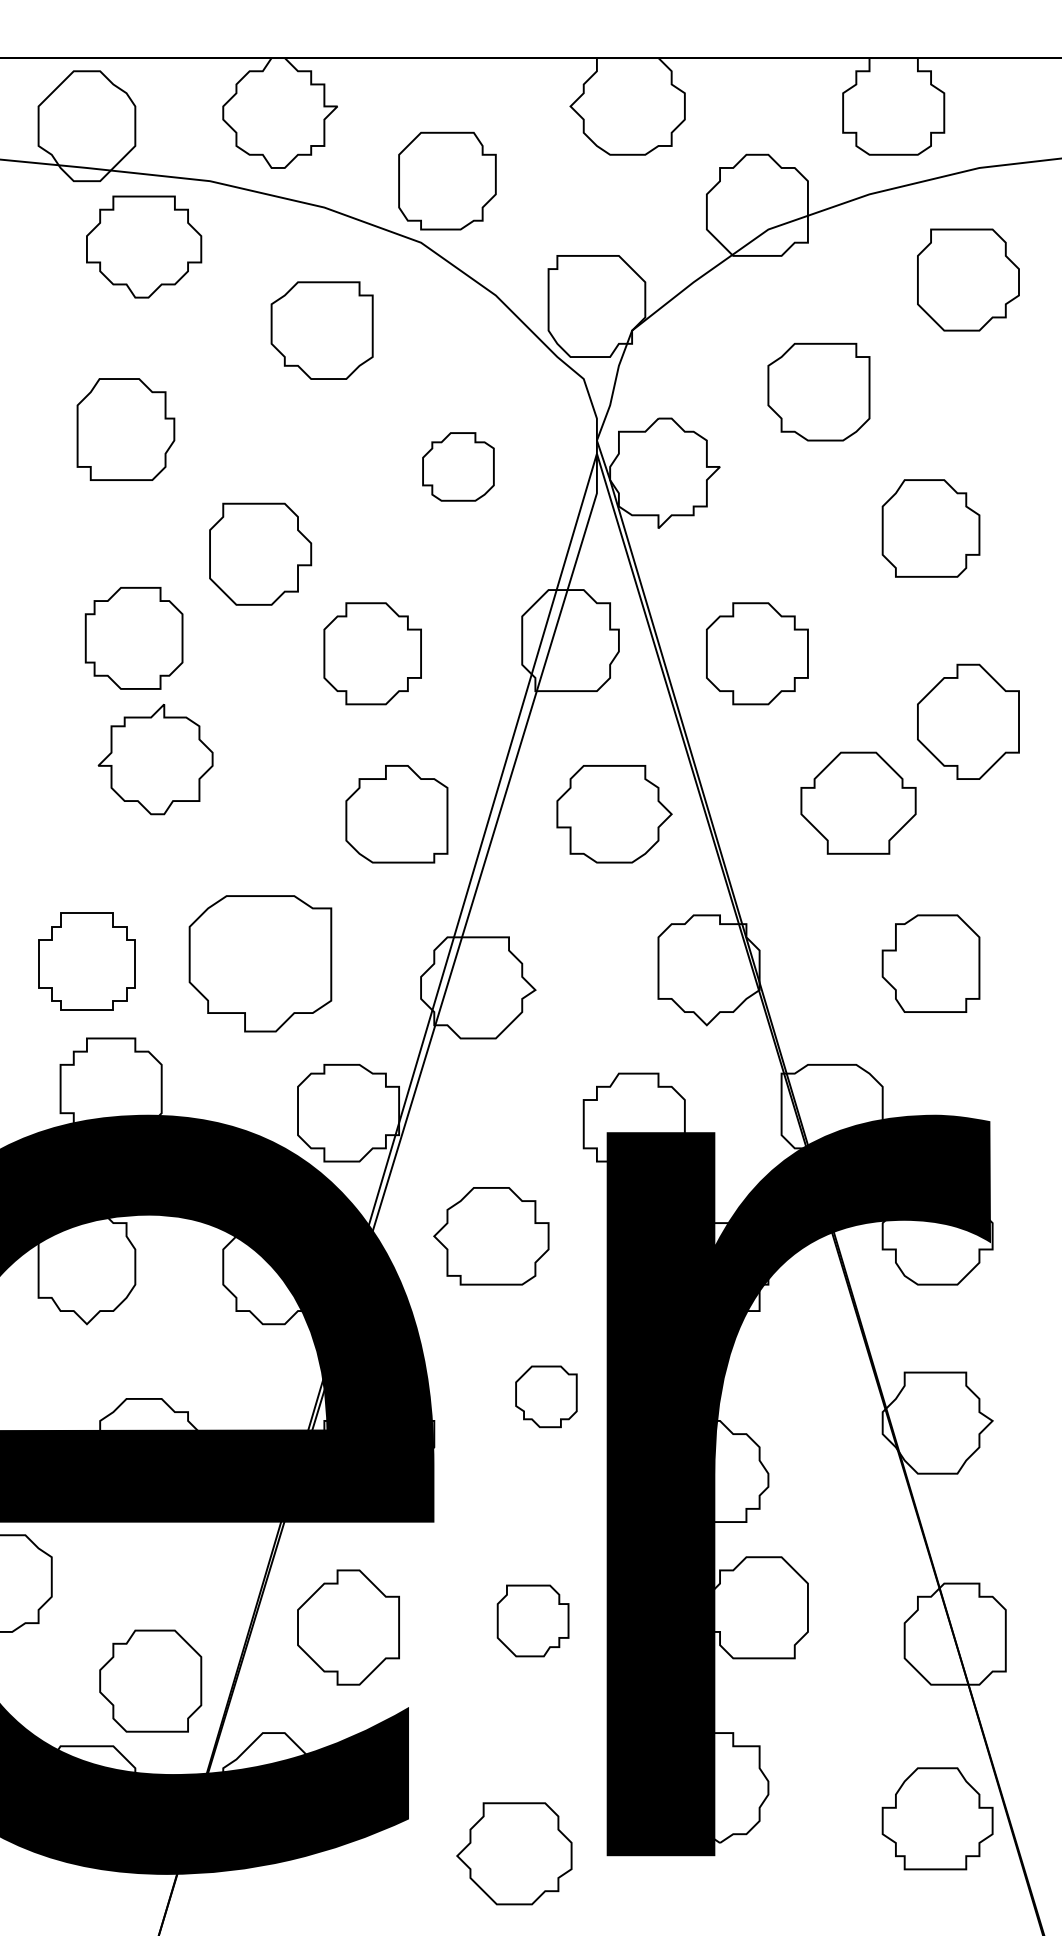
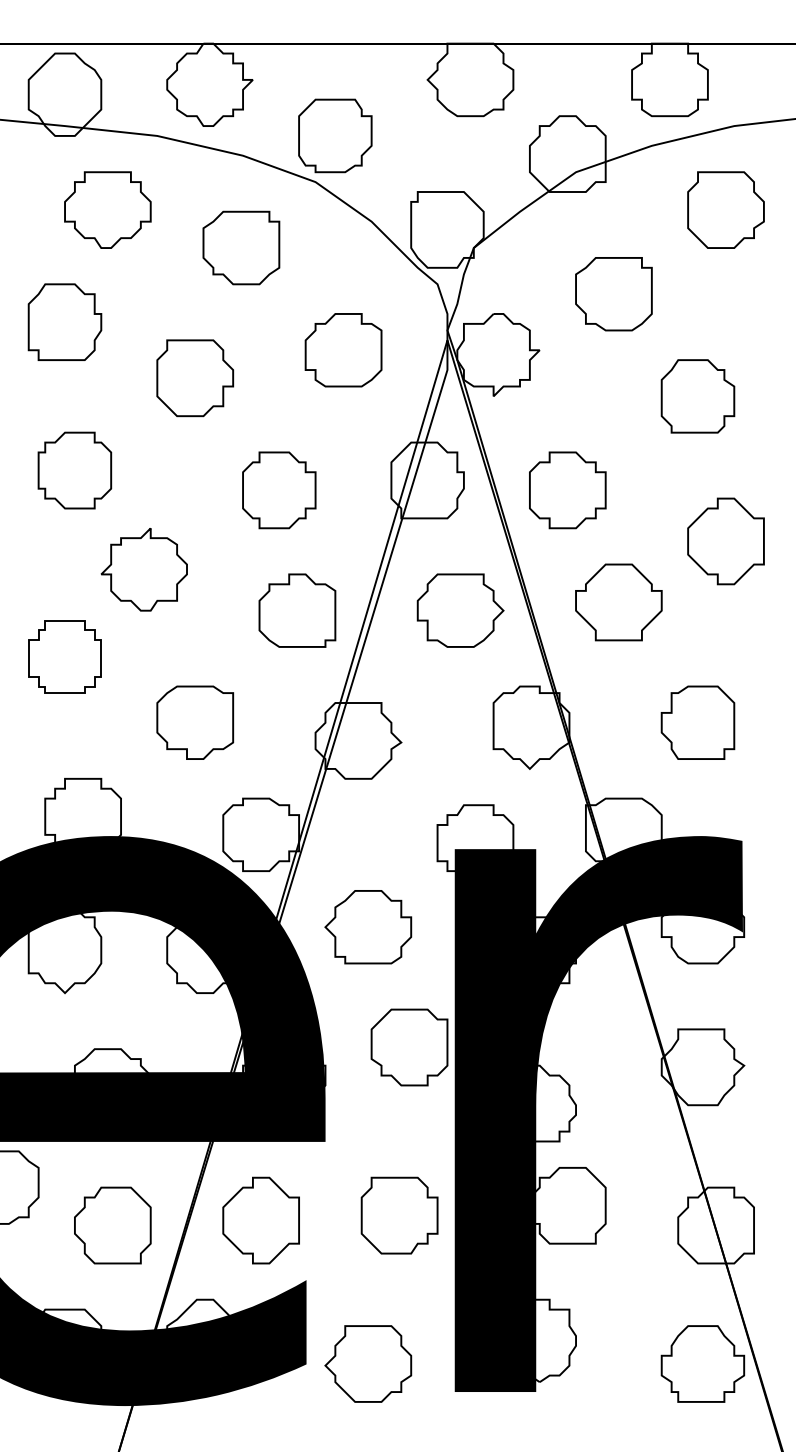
part: (144, 246) -> (108, 209), moved
part: (125, 429) -> (64, 322), moved
part: (458, 466) -> (343, 349), size x1.43
part: (260, 553) -> (195, 377), moved
part: (133, 638) -> (74, 470), moved
part: (155, 759) -> (144, 569), moved
part: (858, 802) -> (618, 601), moved
part: (86, 961) -> (64, 656), moved
part: (260, 963) -> (195, 722), size x0.71
part: (546, 1396) -> (409, 1047), size x1.67
part: (532, 1620) -> (399, 1215), size x1.43
part: (150, 1680) -> (112, 1225), moved
part: (514, 1853) -> (368, 1363), moved

